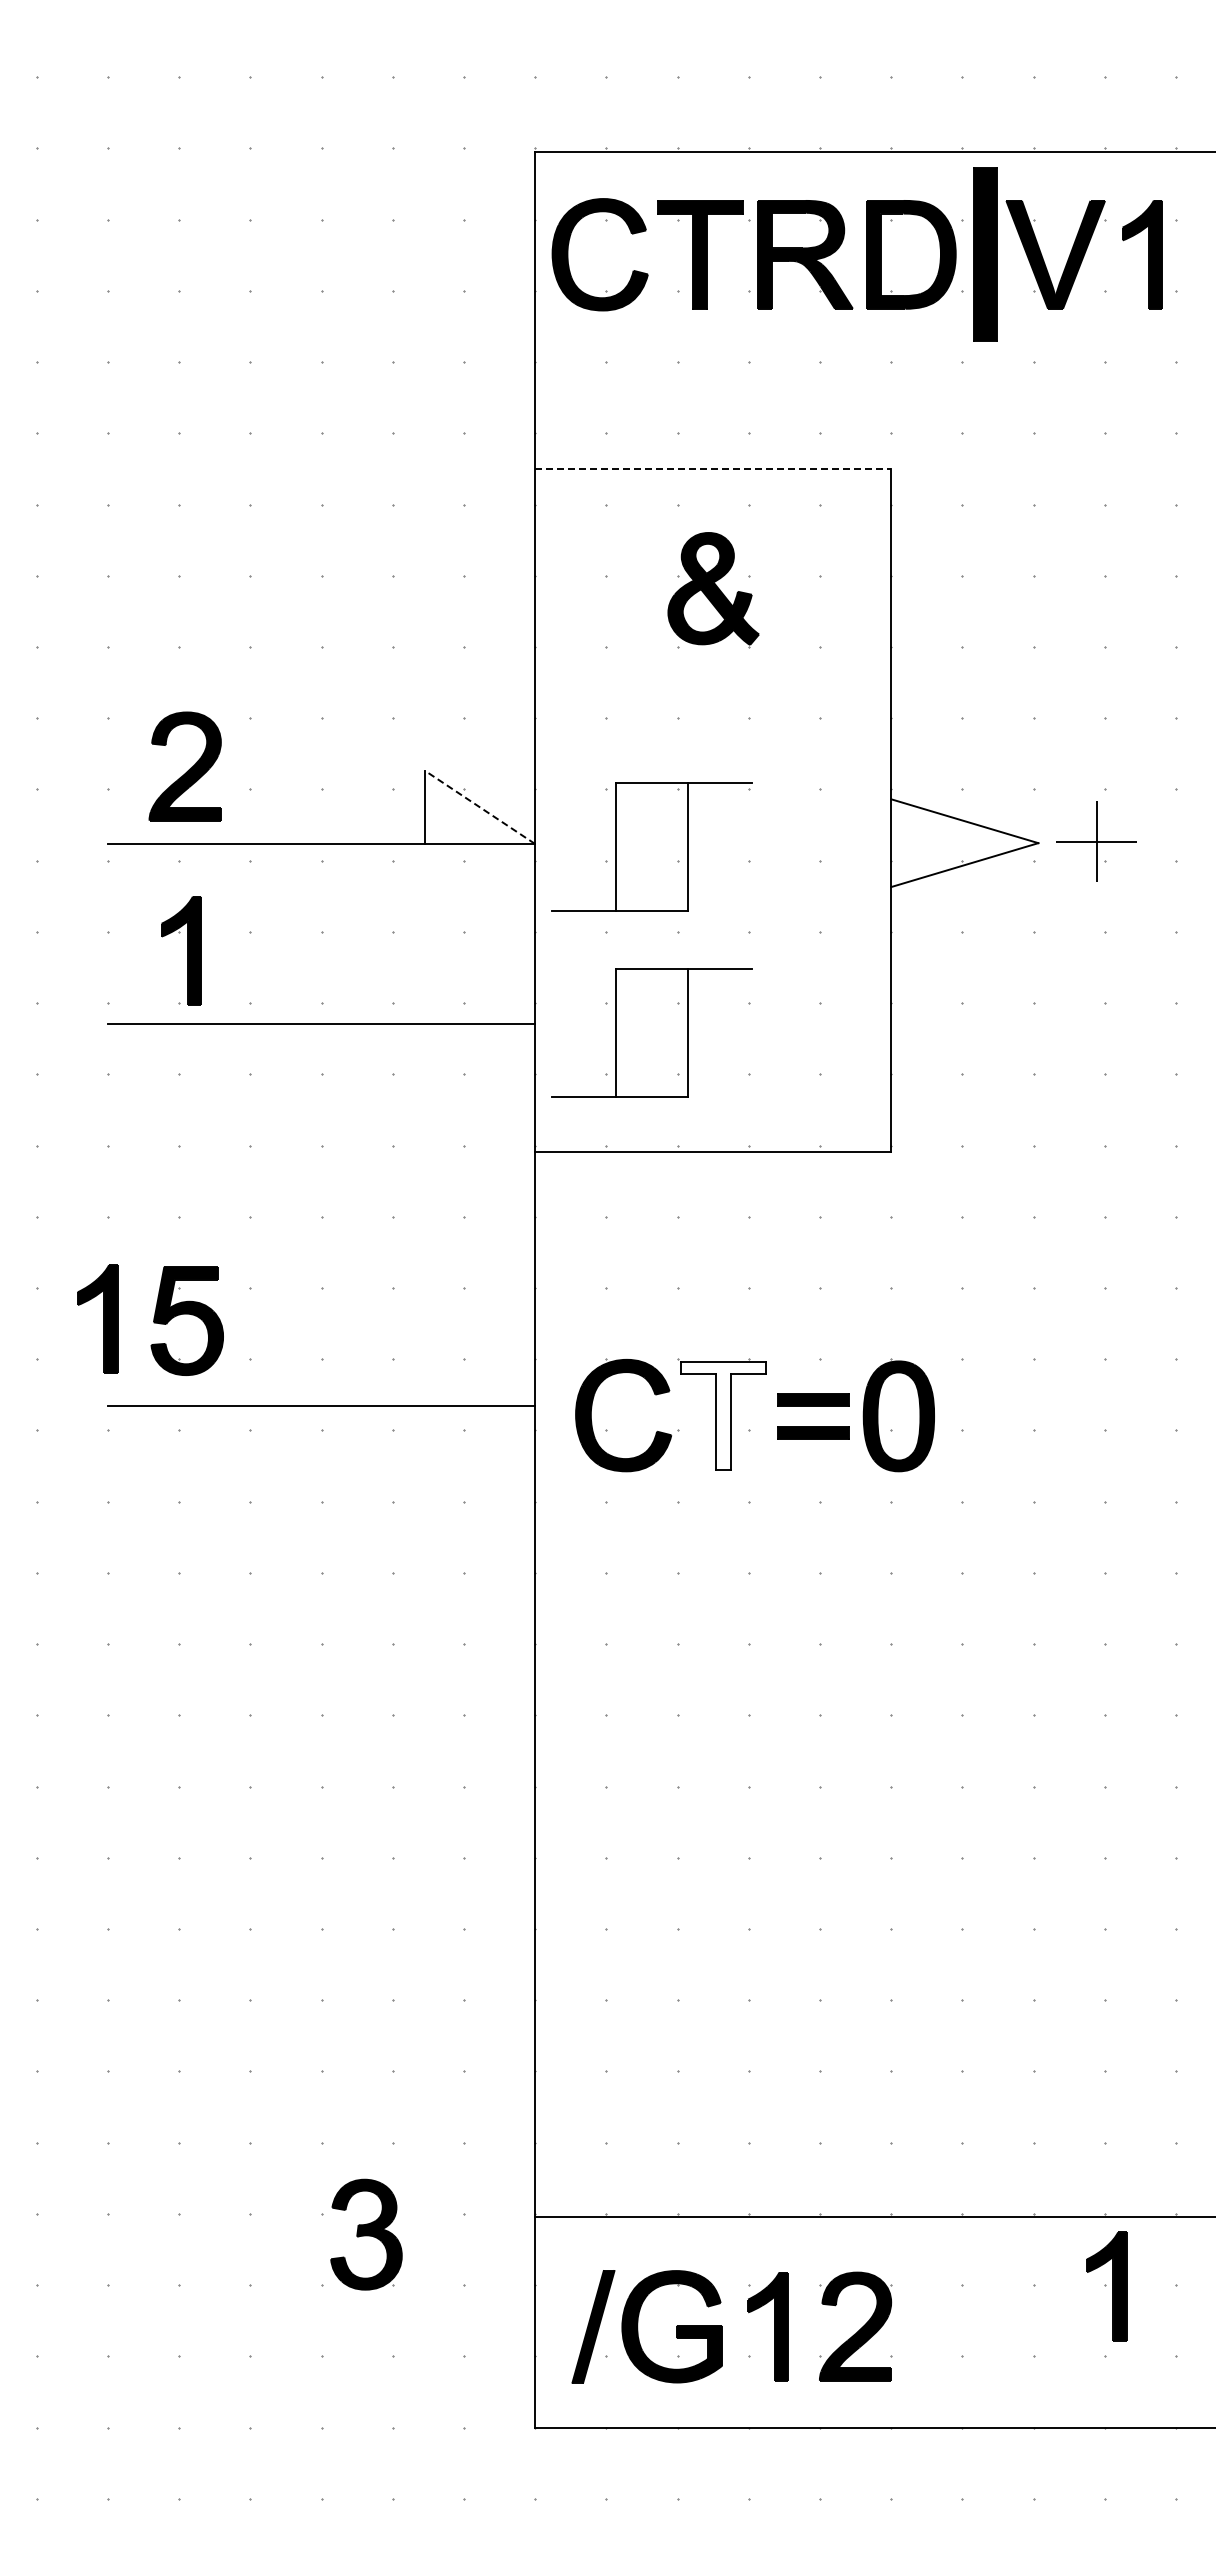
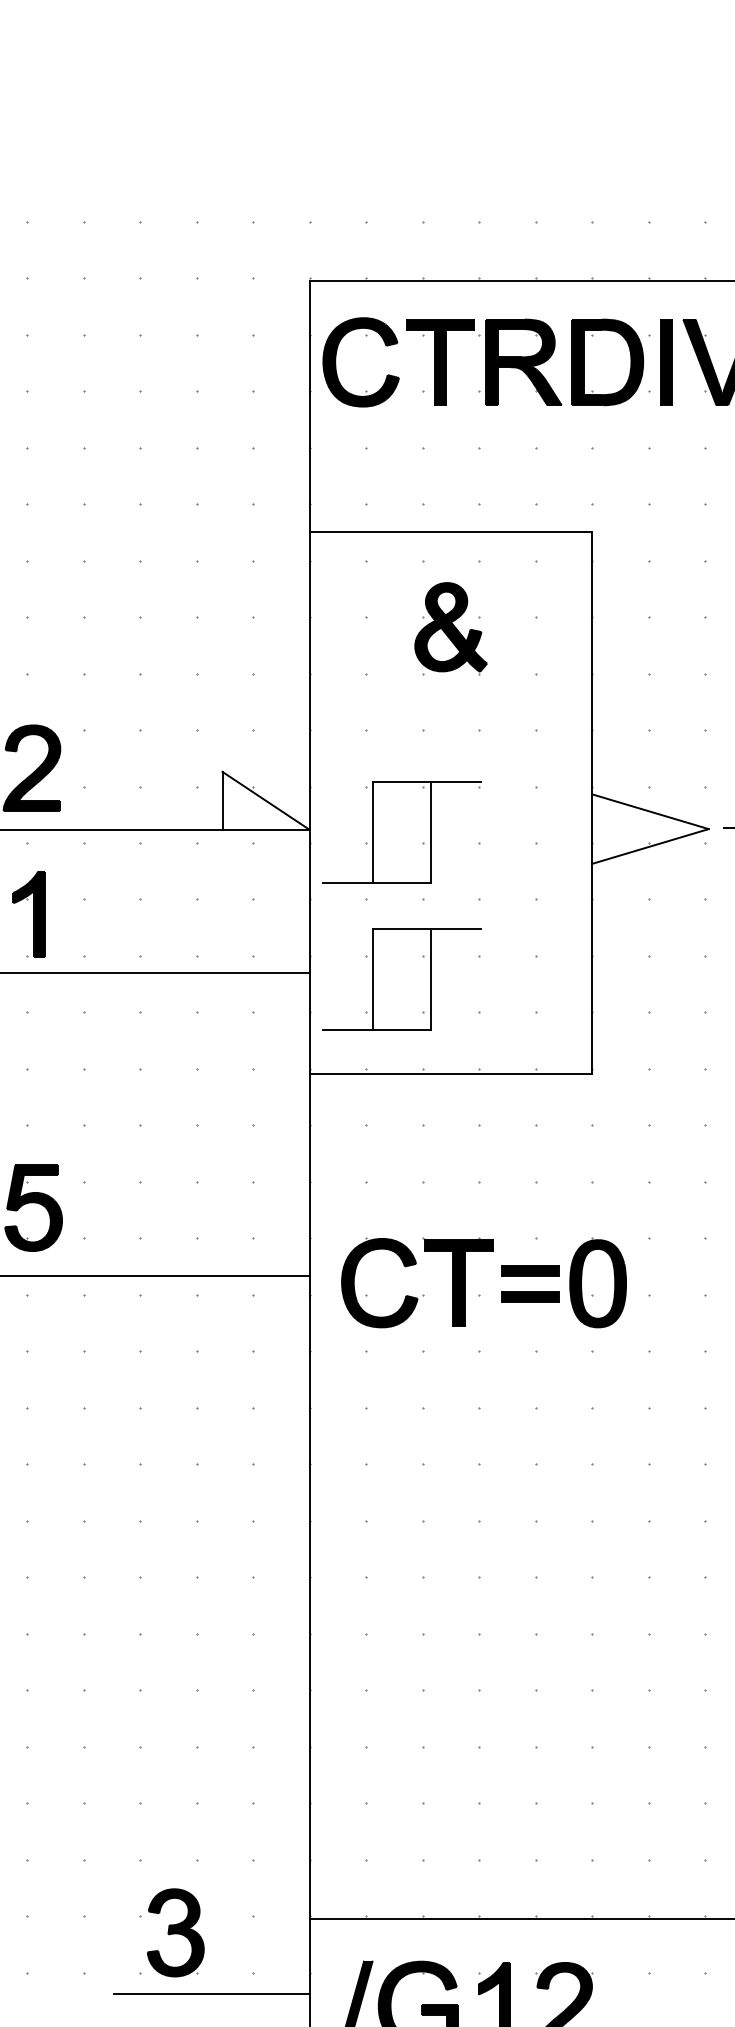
part: (984, 254) -> (666, 362), size x0.62
line: (713, 468) -> (451, 531), dashed -> solid
line: (480, 807) -> (266, 800), dashed -> solid
fill: (723, 1415) -> (458, 1283), added
line: (411, 2312) -> (211, 1994), added

